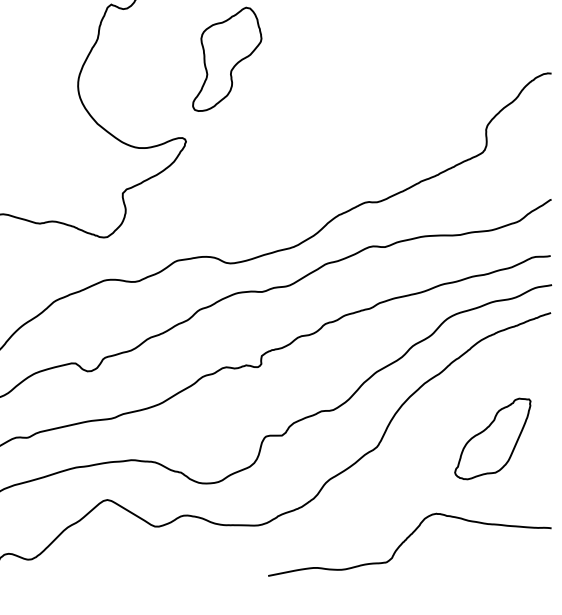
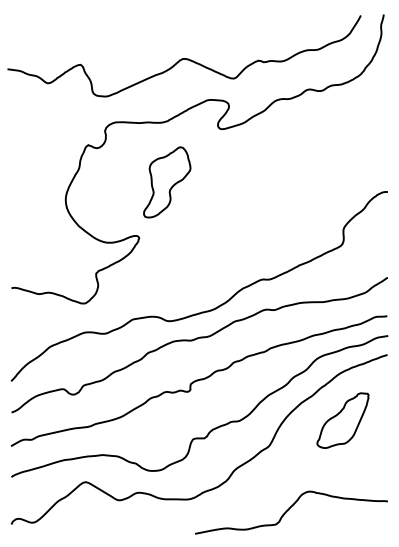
part: (492, 438) -> (342, 420), moved

